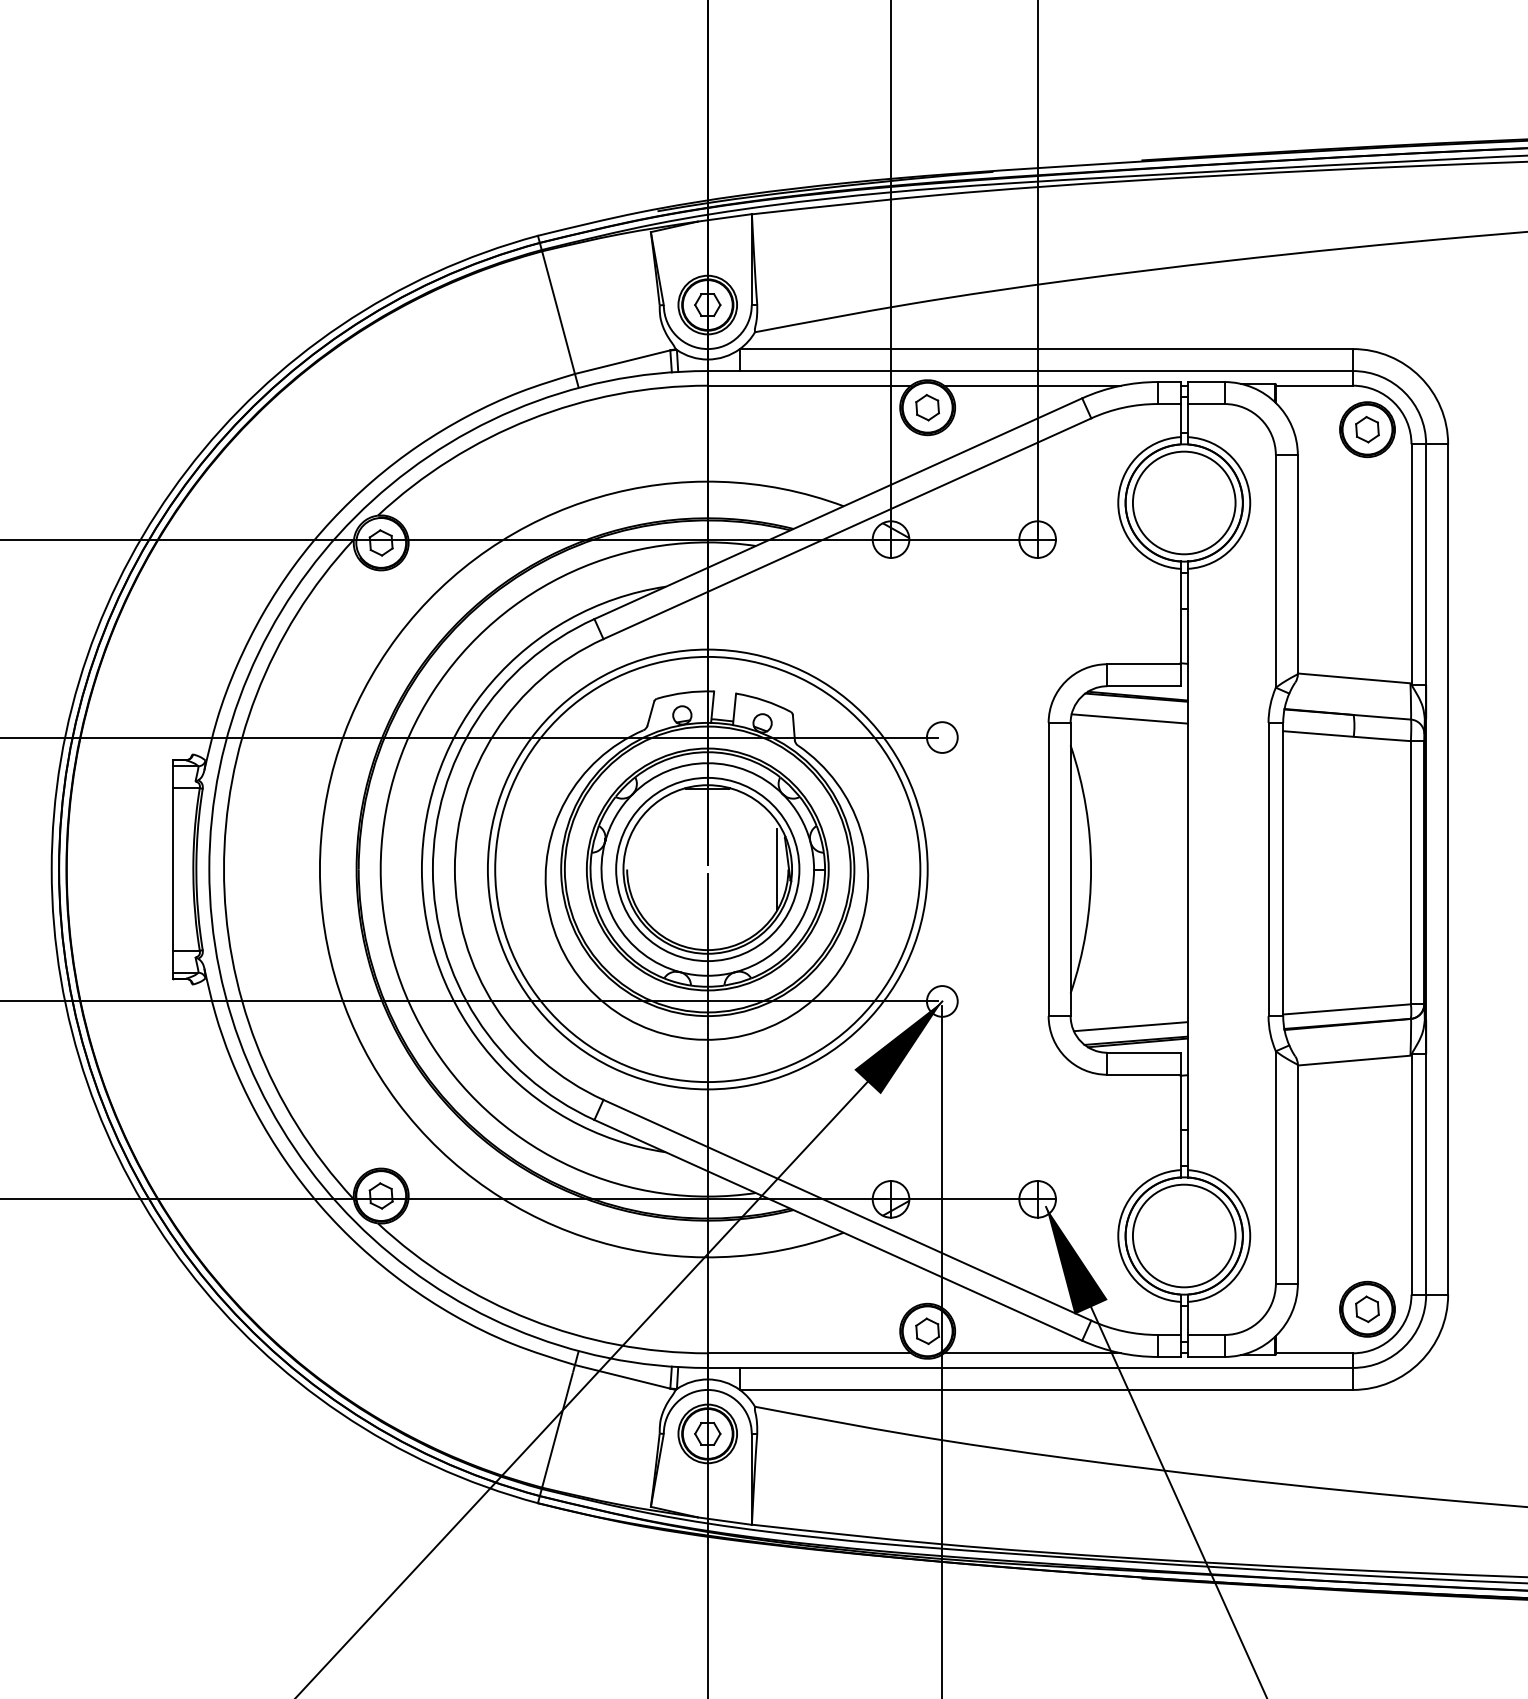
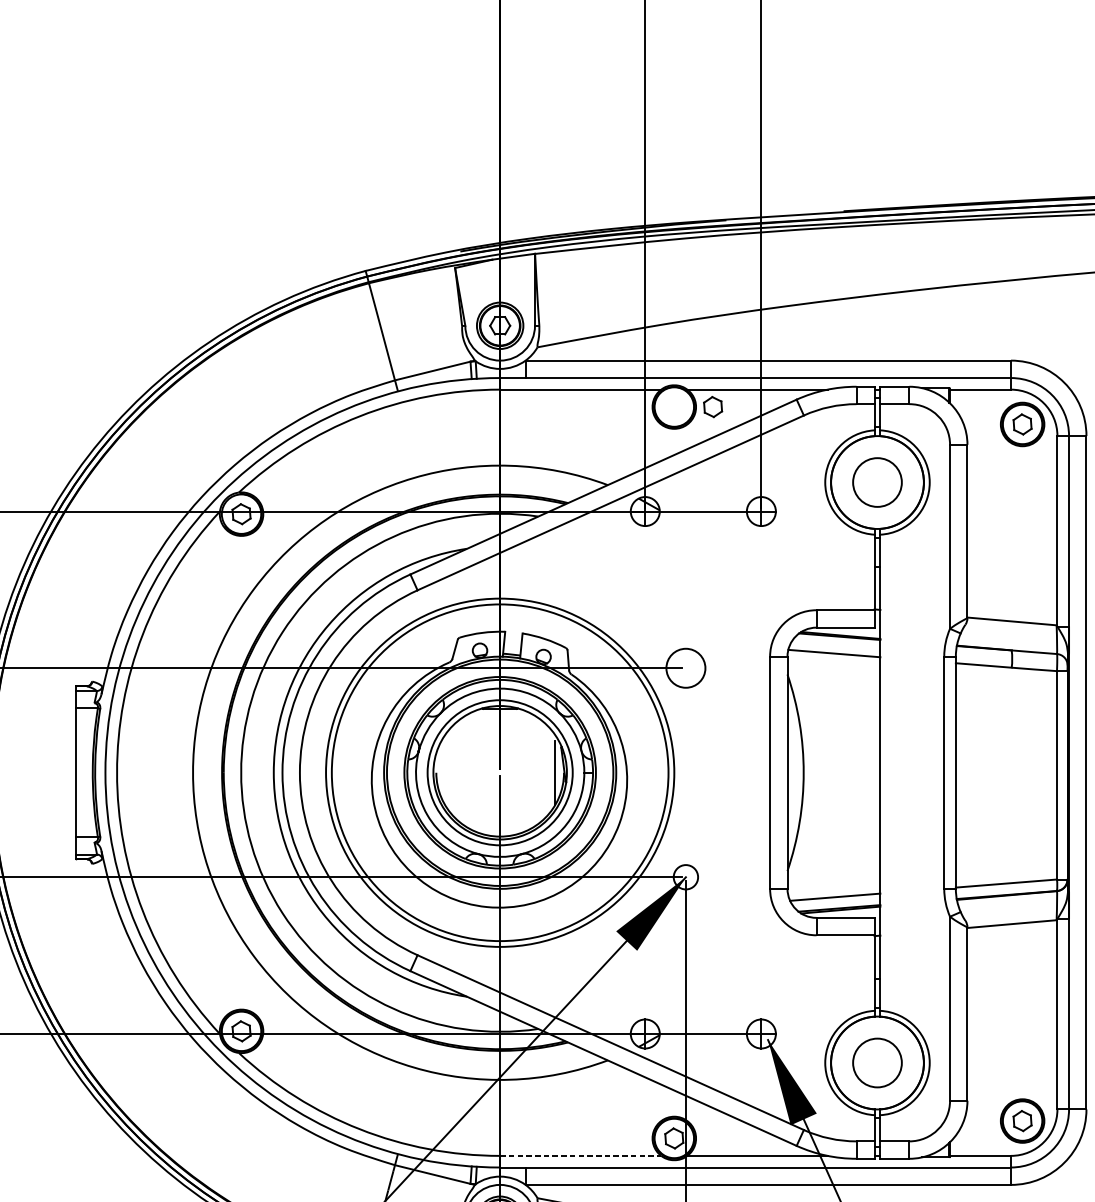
part: (927, 407) -> (712, 406), moved
circle: (1183, 502) -> (876, 482), size x0.6
circle: (941, 737) -> (685, 668), size x1.6
circle: (1183, 1235) -> (876, 1062), size x0.6
line: (809, 1353) -> (580, 1156), solid -> dashed

